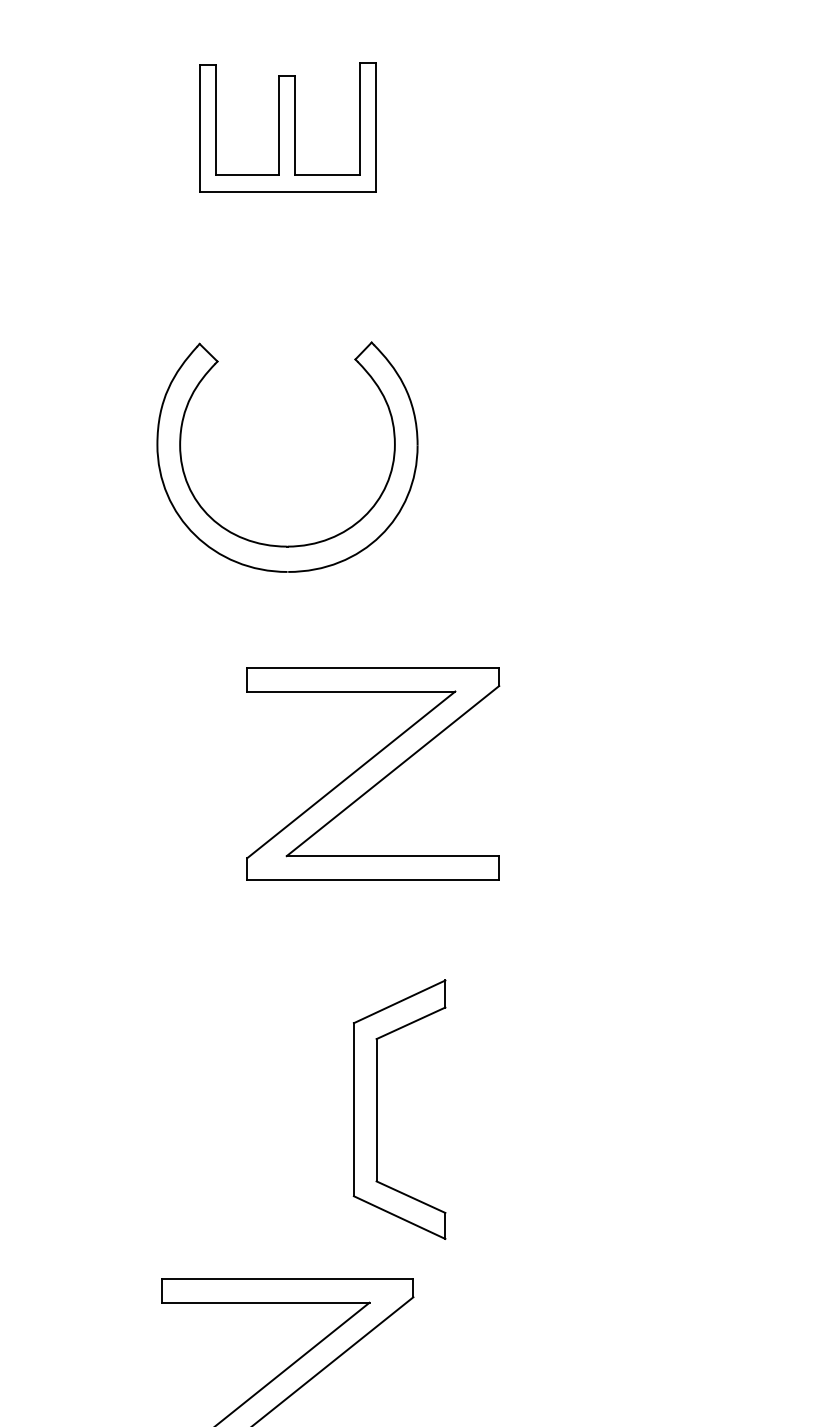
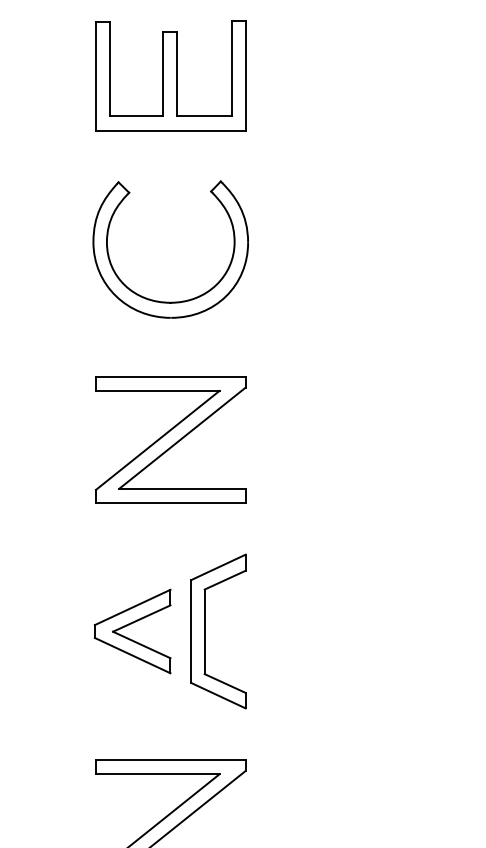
part: (287, 127) -> (170, 75), size x1.43
part: (285, 544) -> (169, 301), moved
part: (372, 773) -> (170, 439), moved
part: (218, 1052) -> (129, 625), added
part: (377, 1109) -> (205, 631), moved

